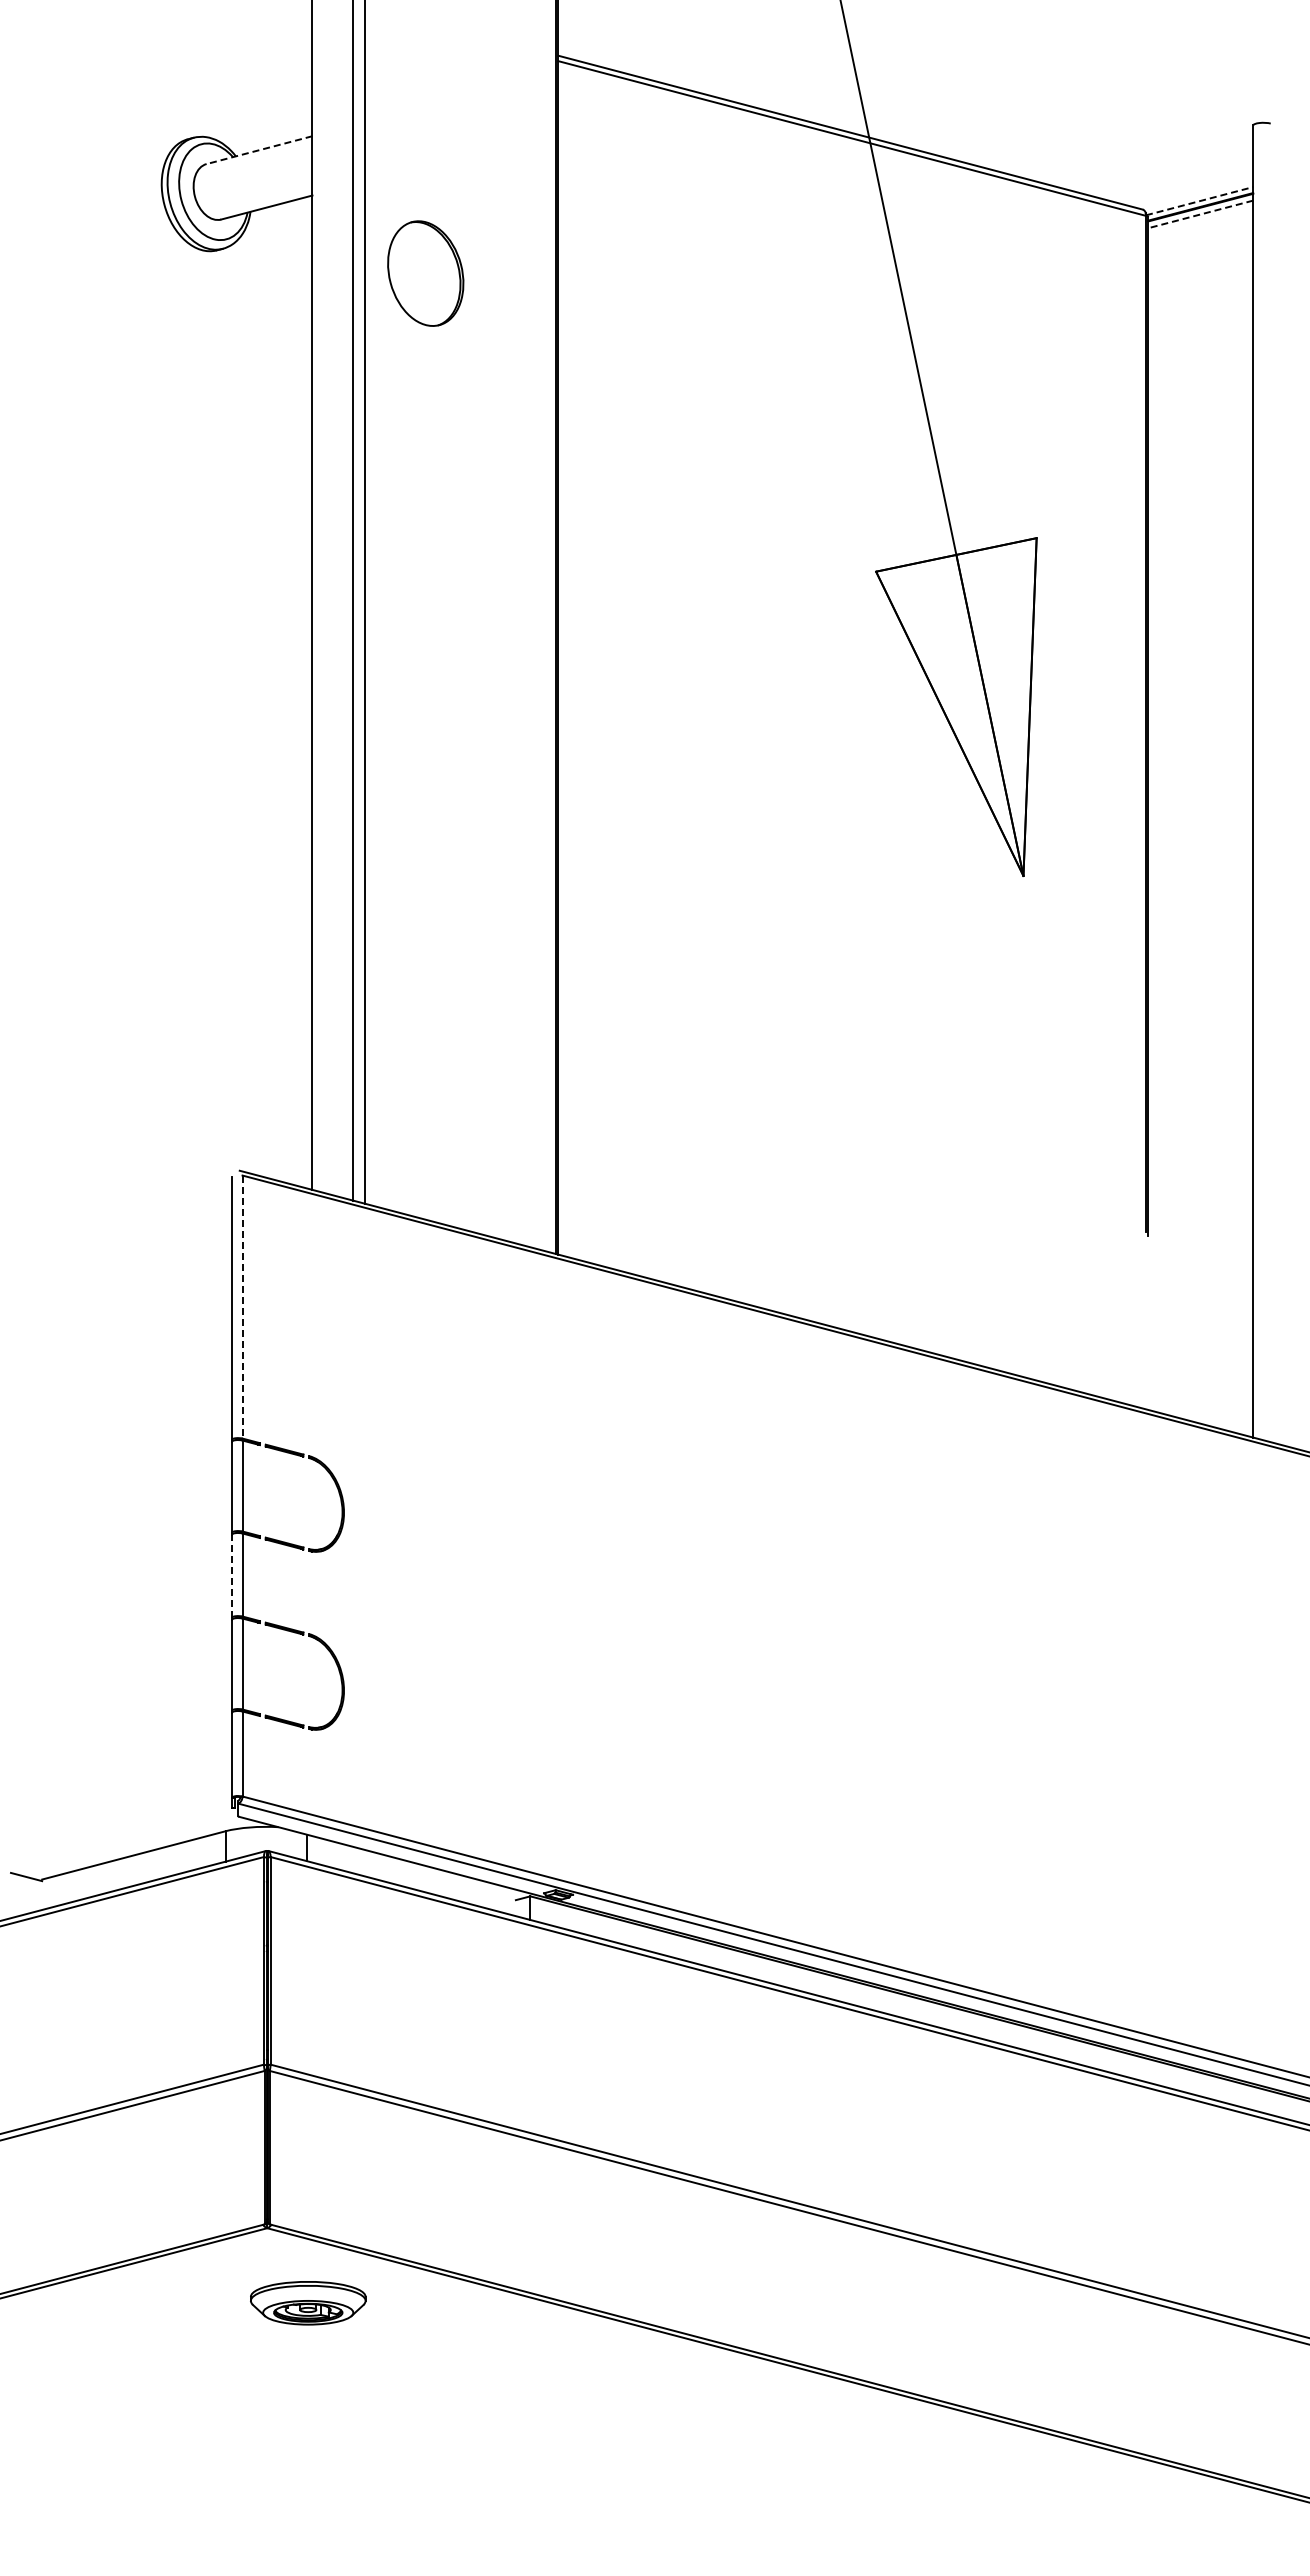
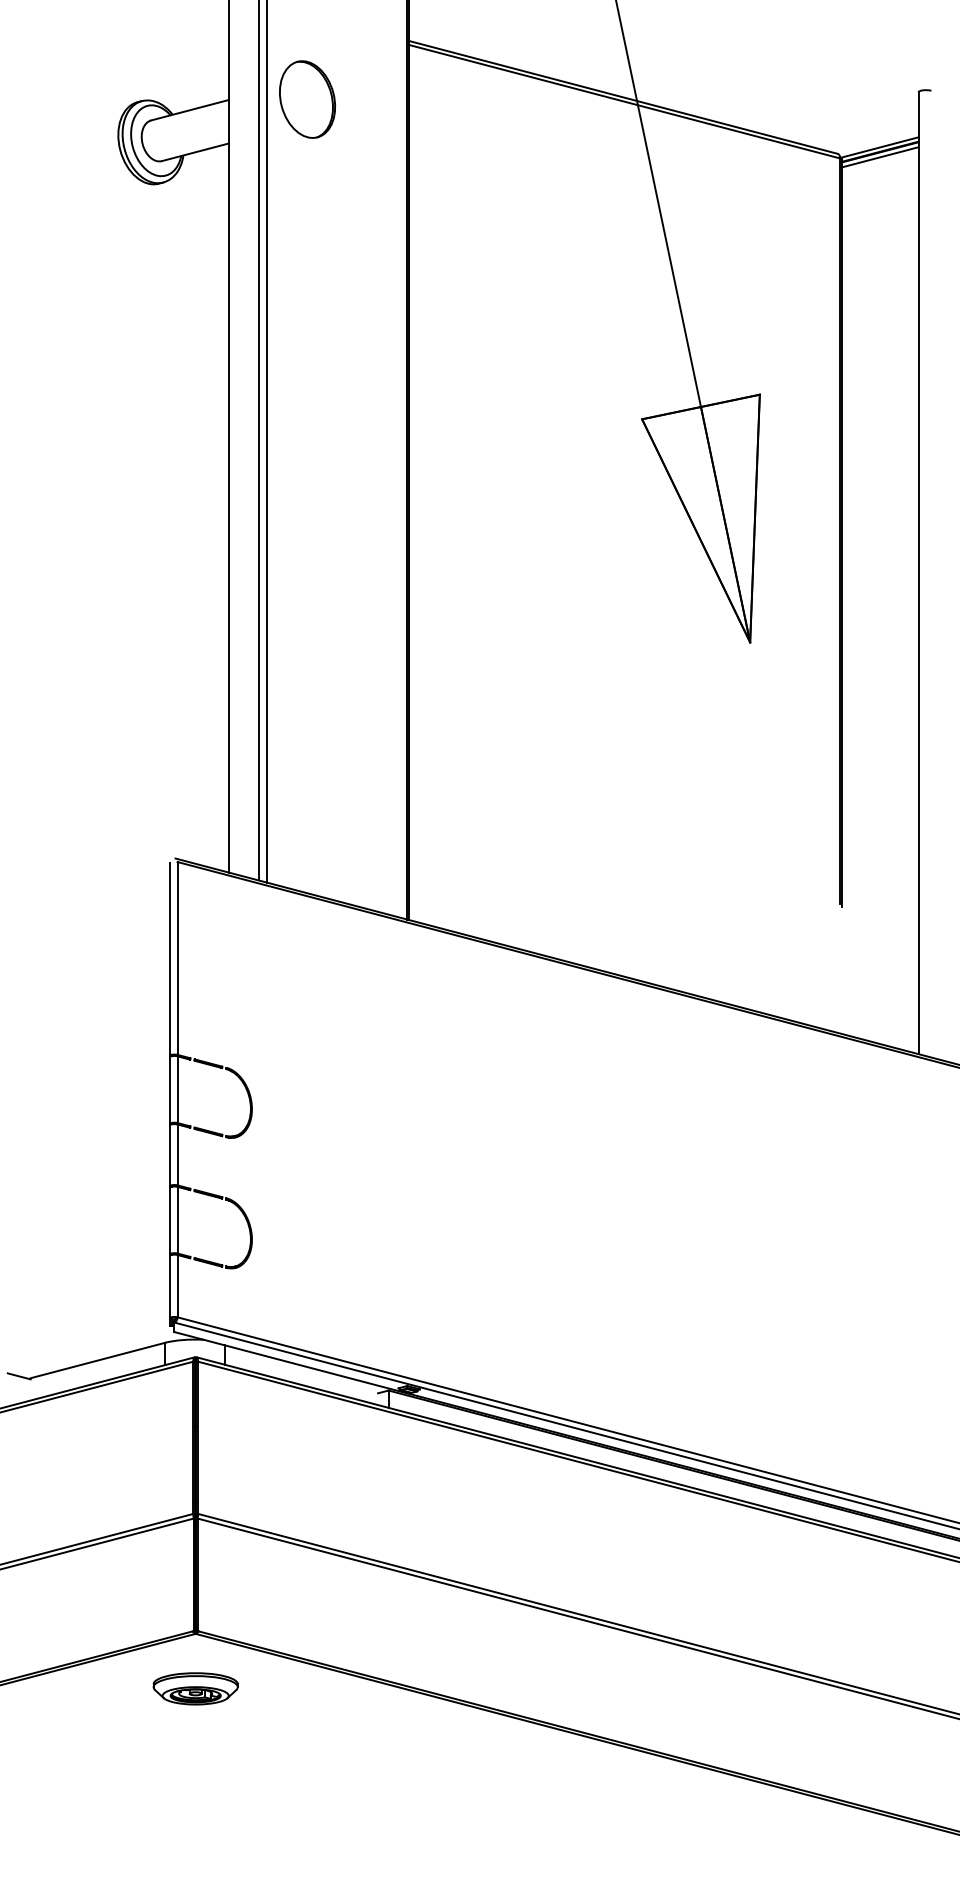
line: (259, 150) -> (190, 110), dashed -> solid
line: (1200, 201) -> (879, 147), dashed -> solid
line: (1200, 214) -> (879, 157), dashed -> solid
part: (425, 273) -> (307, 99), moved
line: (242, 1307) -> (177, 958), dashed -> solid
line: (232, 1576) -> (170, 1156), dashed -> solid
part: (308, 2303) -> (195, 1689), moved

